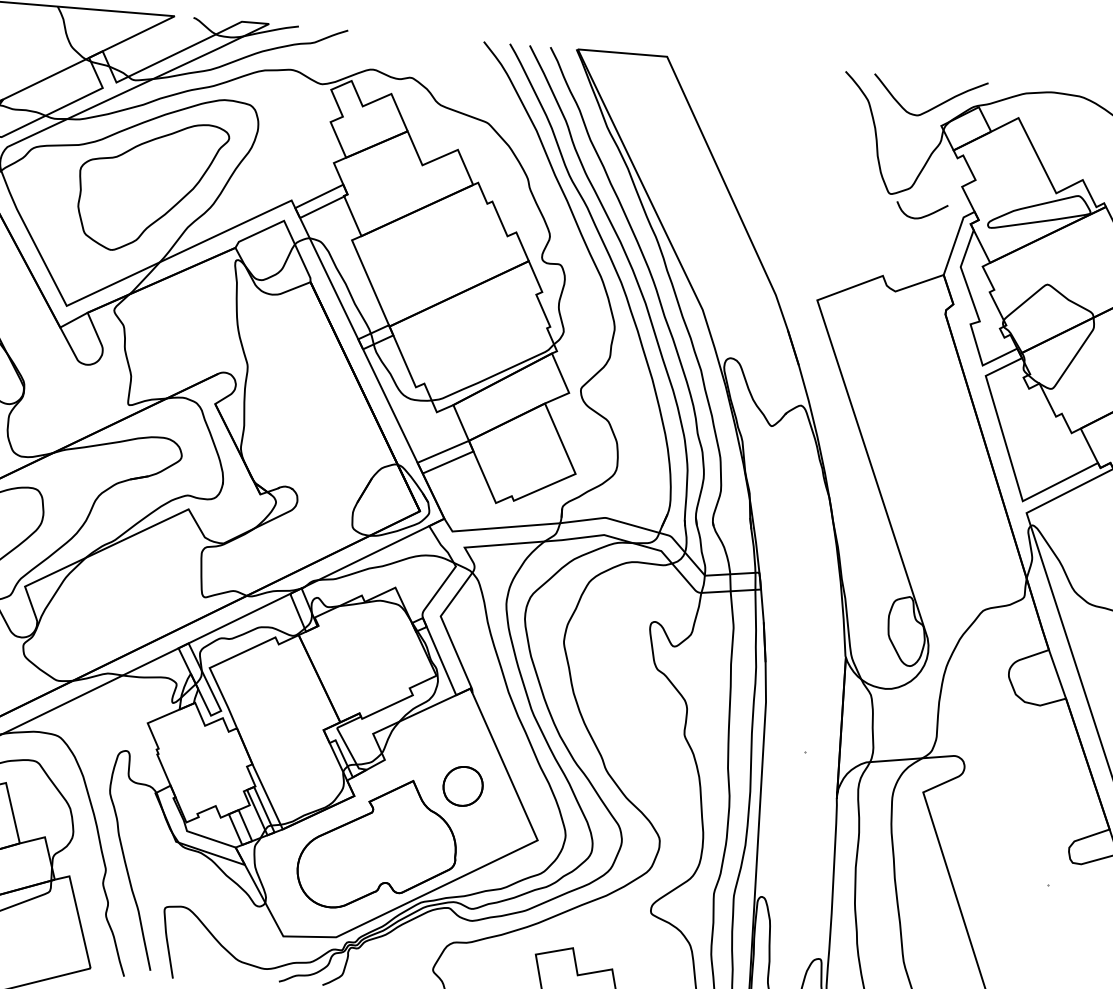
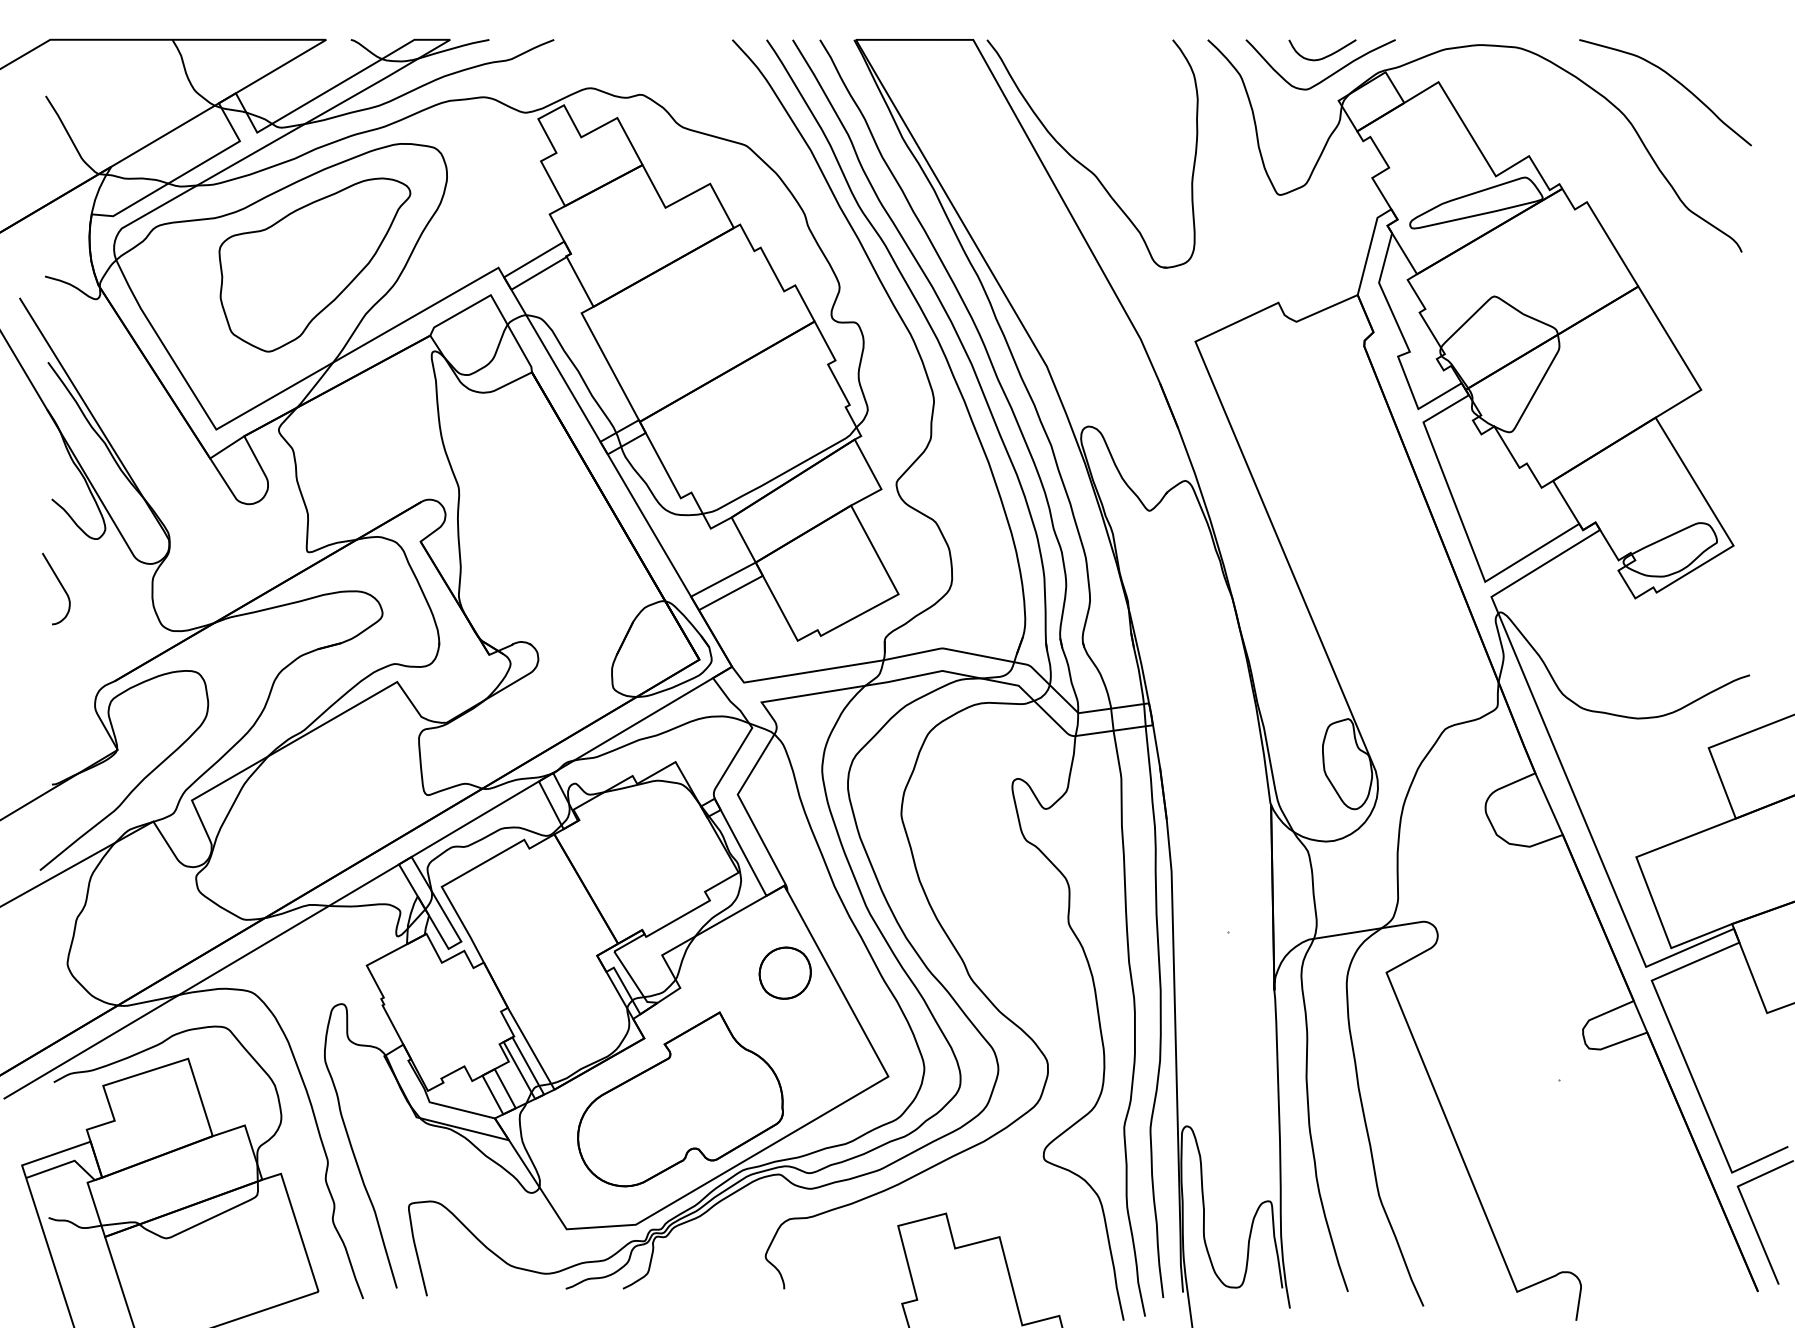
part: (743, 158) -> (1083, 164), added
curve: (923, 216) -> (1324, 56), moved
part: (462, 785) -> (784, 972), moved

